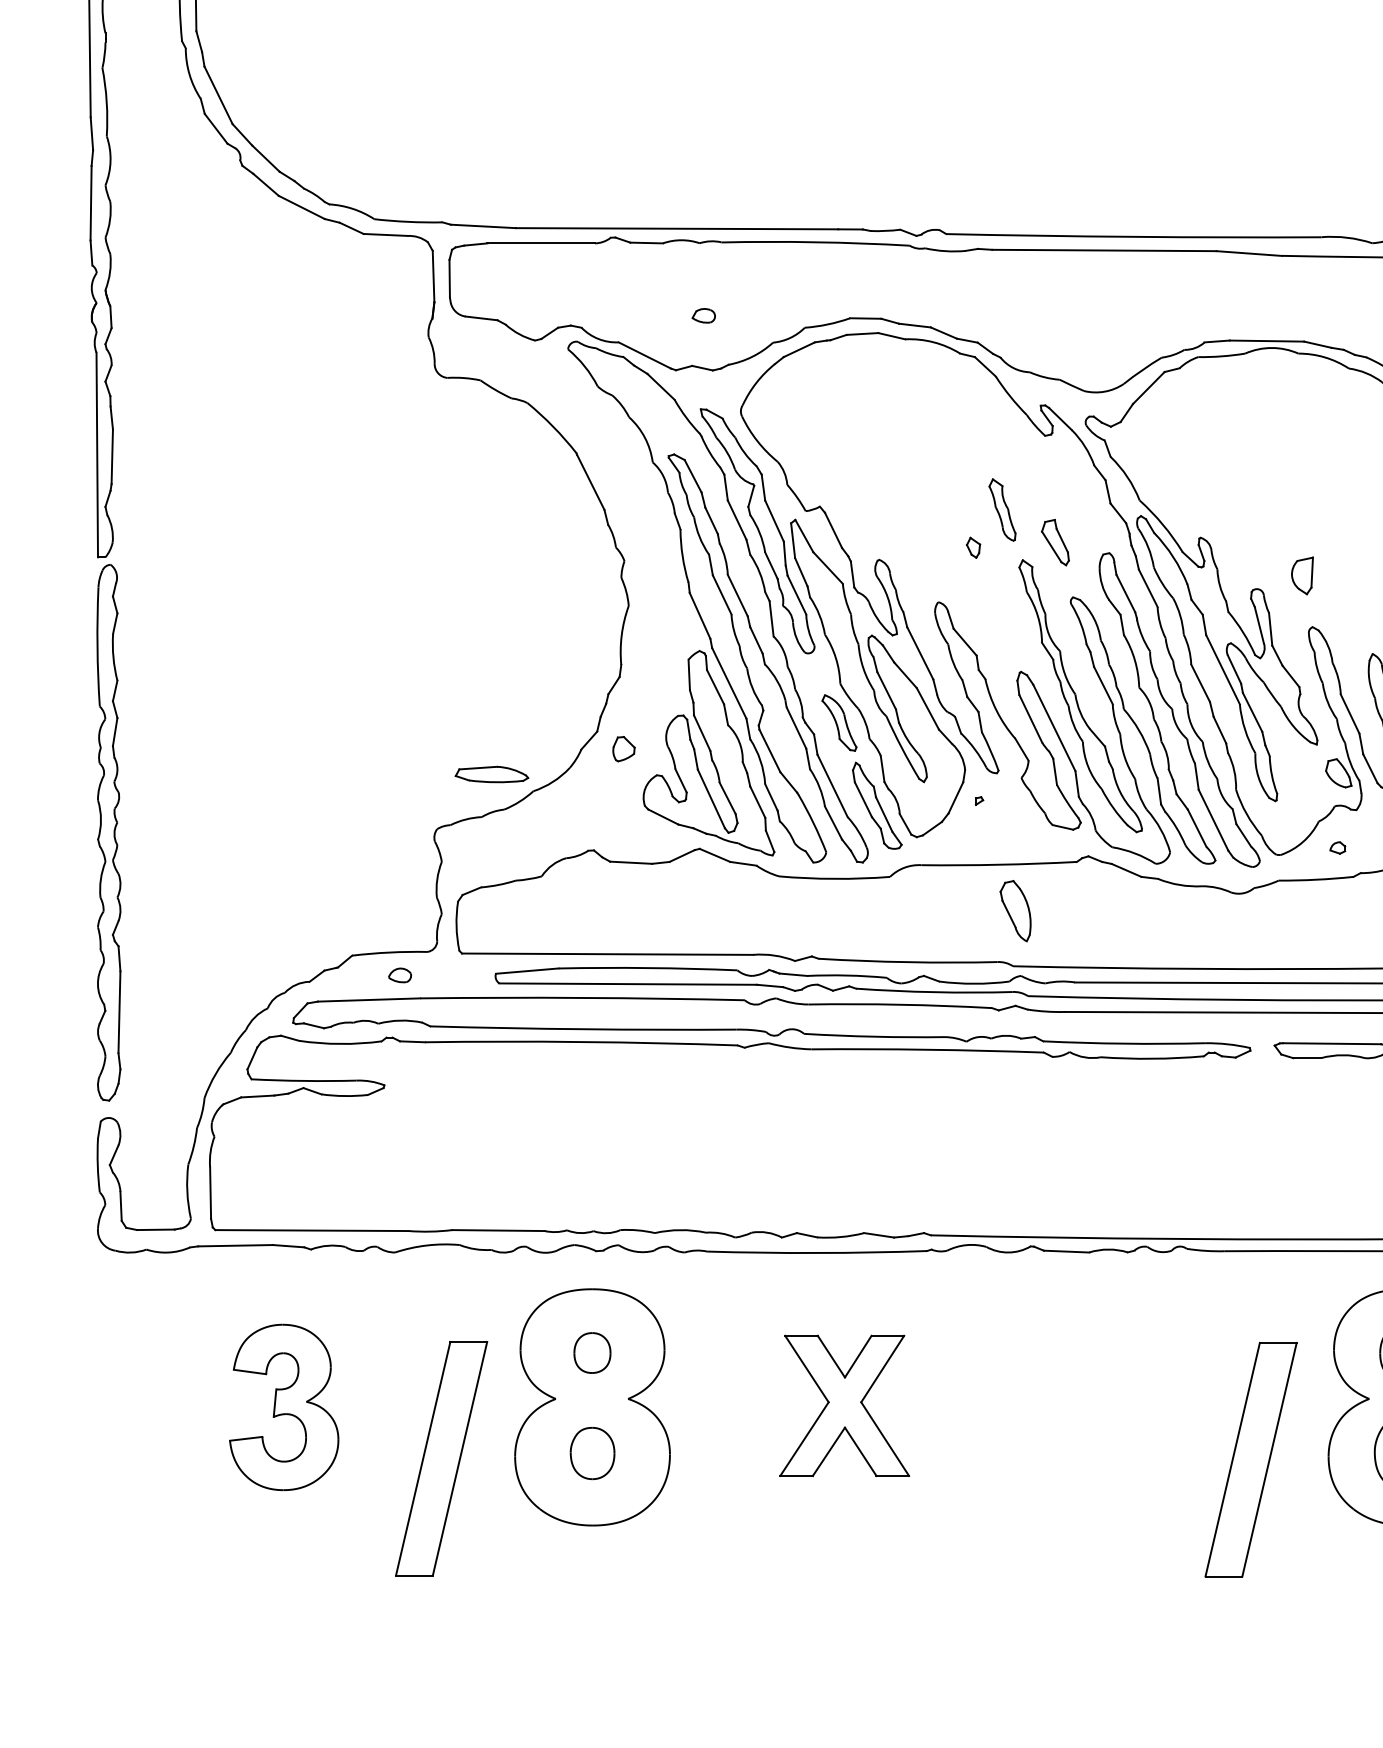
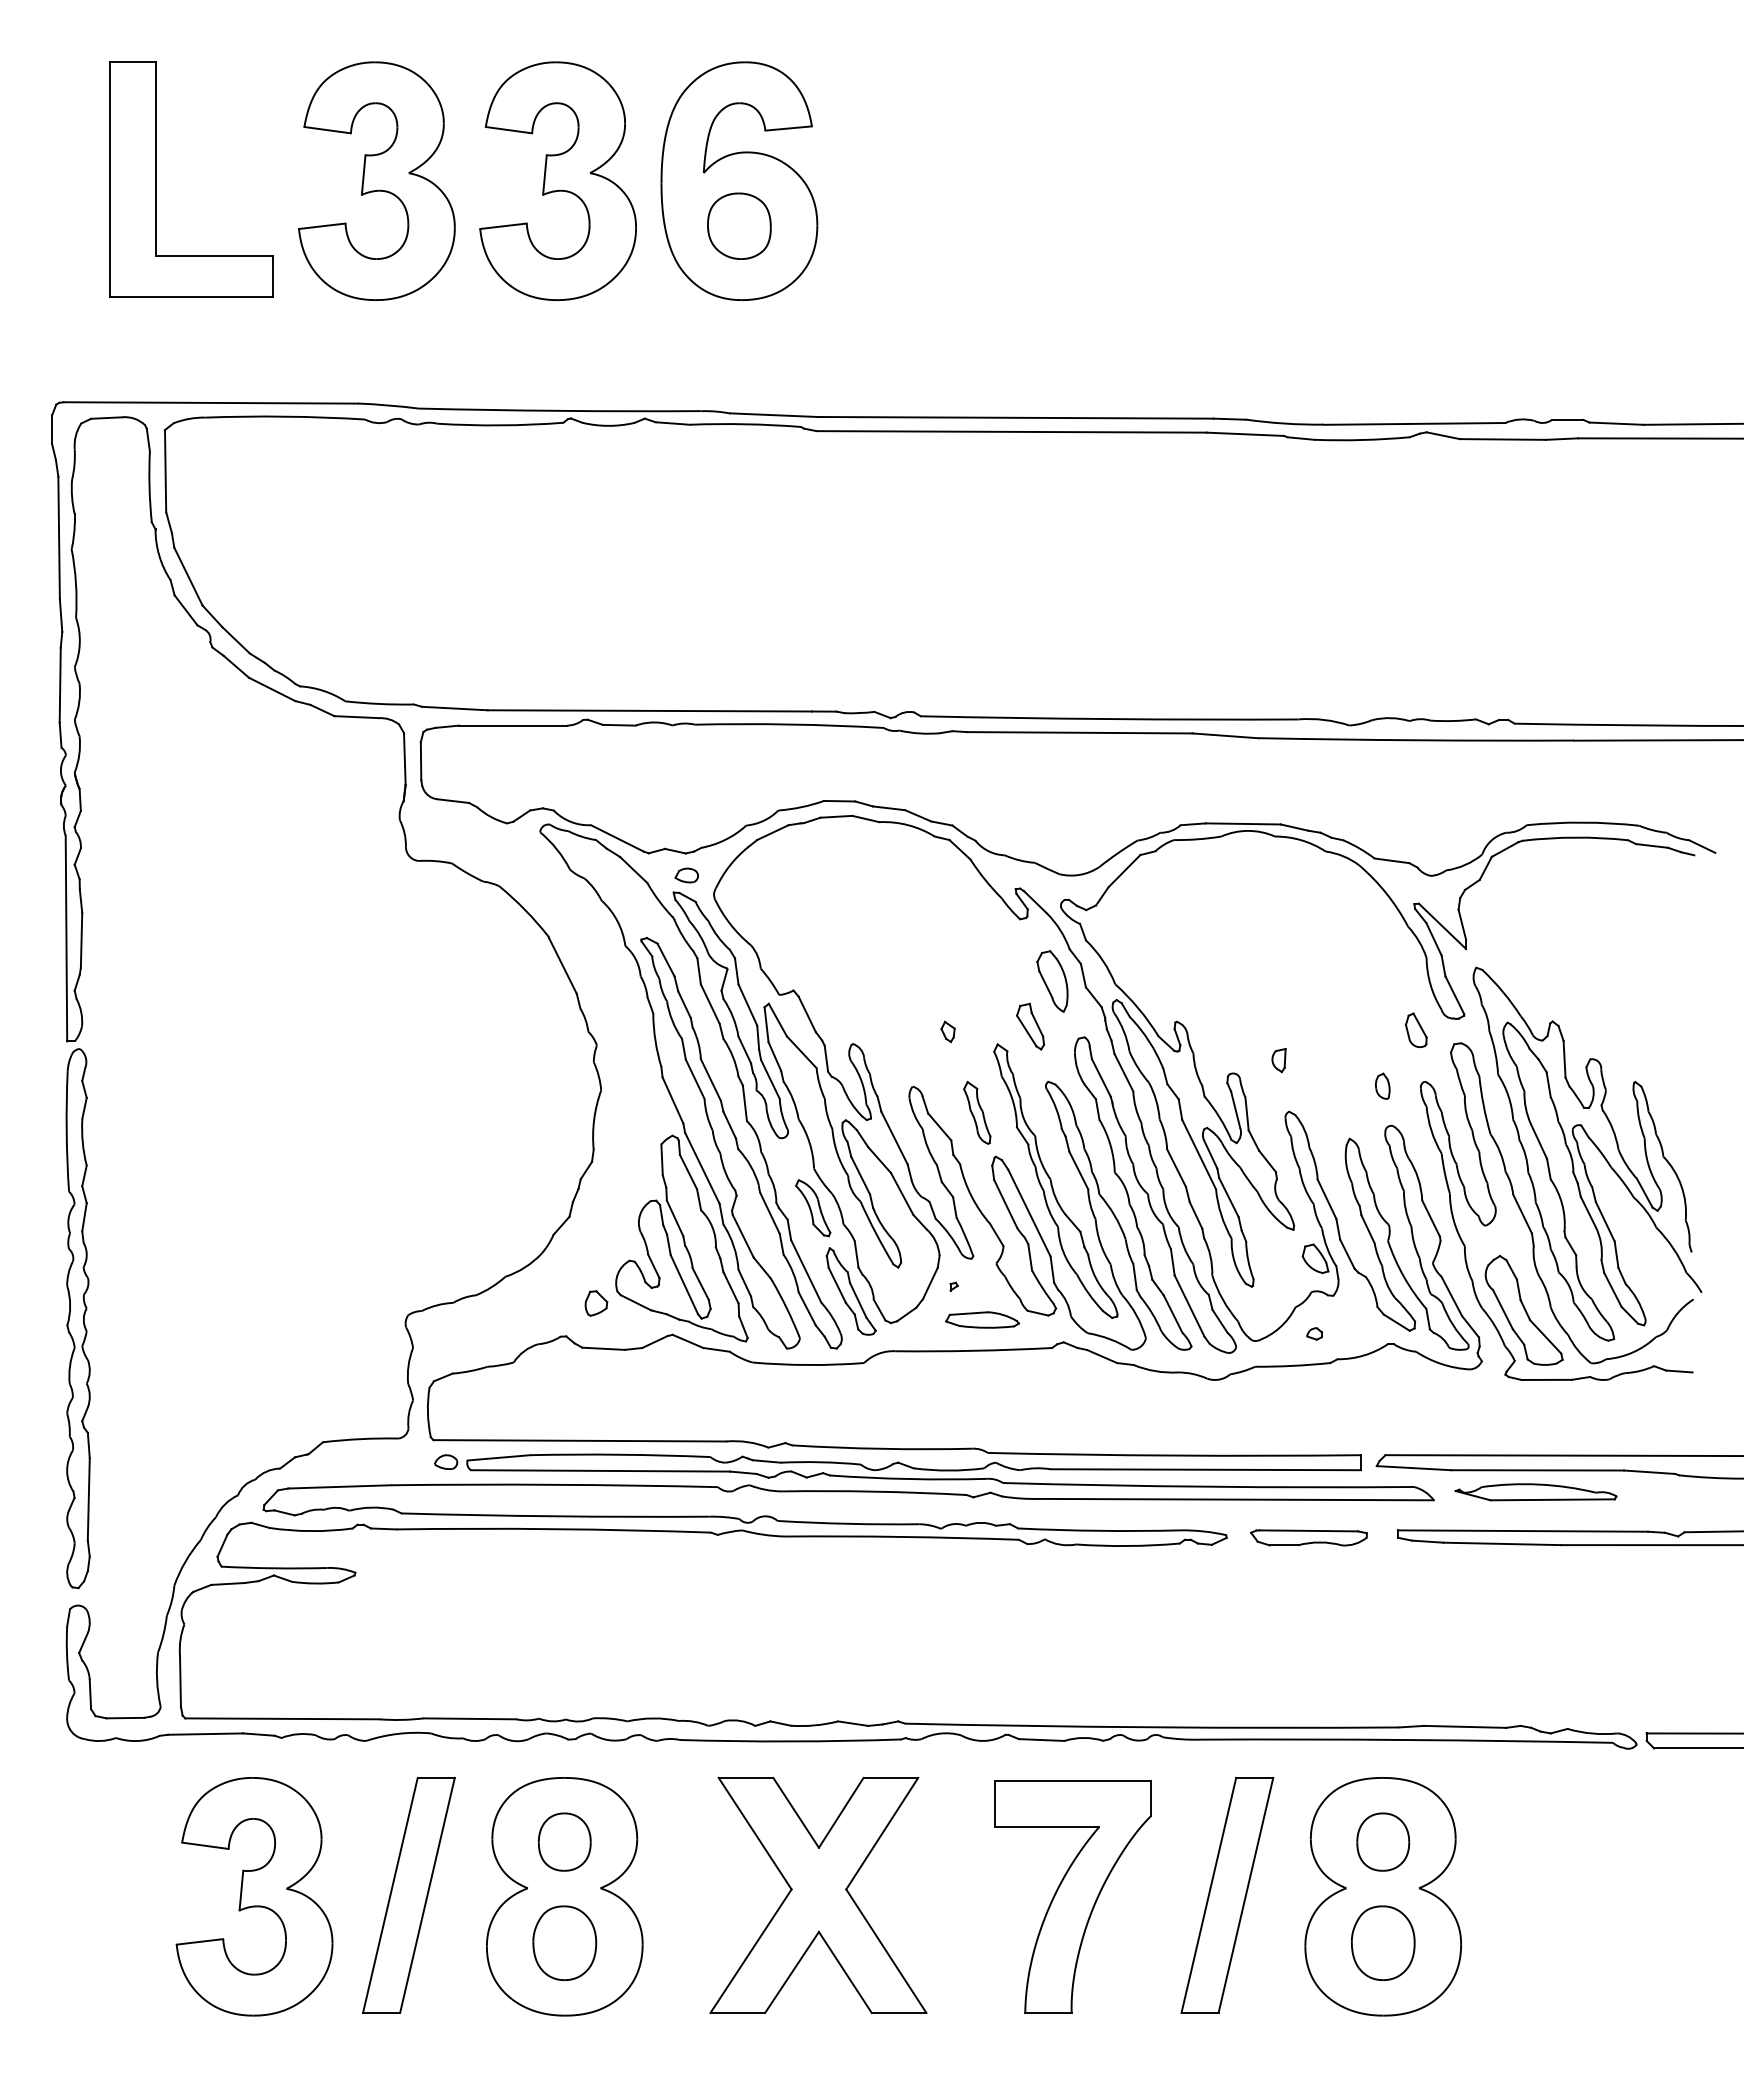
part: (703, 315) -> (686, 875), moved
part: (1002, 509) -> (977, 1112), moved
part: (1301, 576) -> (1278, 1060), size x0.62
part: (624, 749) -> (596, 1303), moved
part: (491, 774) -> (982, 1319), moved
part: (1015, 911) -> (1052, 981), moved
part: (400, 974) -> (446, 1461), moved
part: (592, 1352) -> (564, 1841), size x1.43
part: (844, 1405) -> (818, 1894), size x1.67
part: (284, 1407) -> (254, 1896), size x1.43
part: (1097, 1407) -> (1072, 1896), added
part: (592, 1452) -> (564, 1942), size x1.43
part: (441, 1458) -> (408, 1895), moved
part: (1251, 1459) -> (1227, 1895), moved

